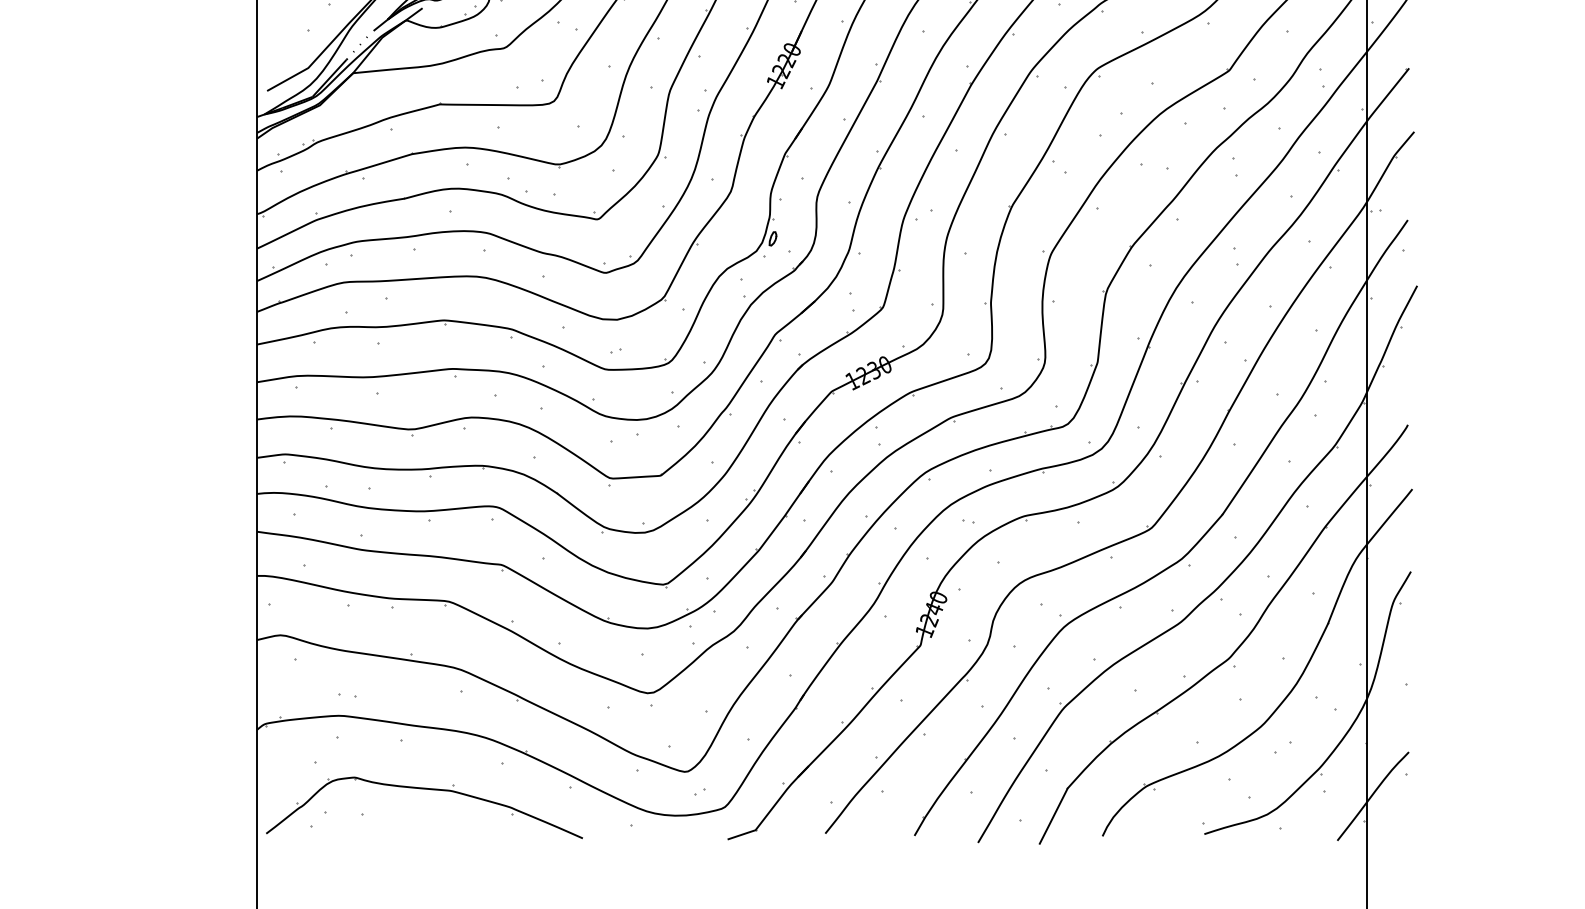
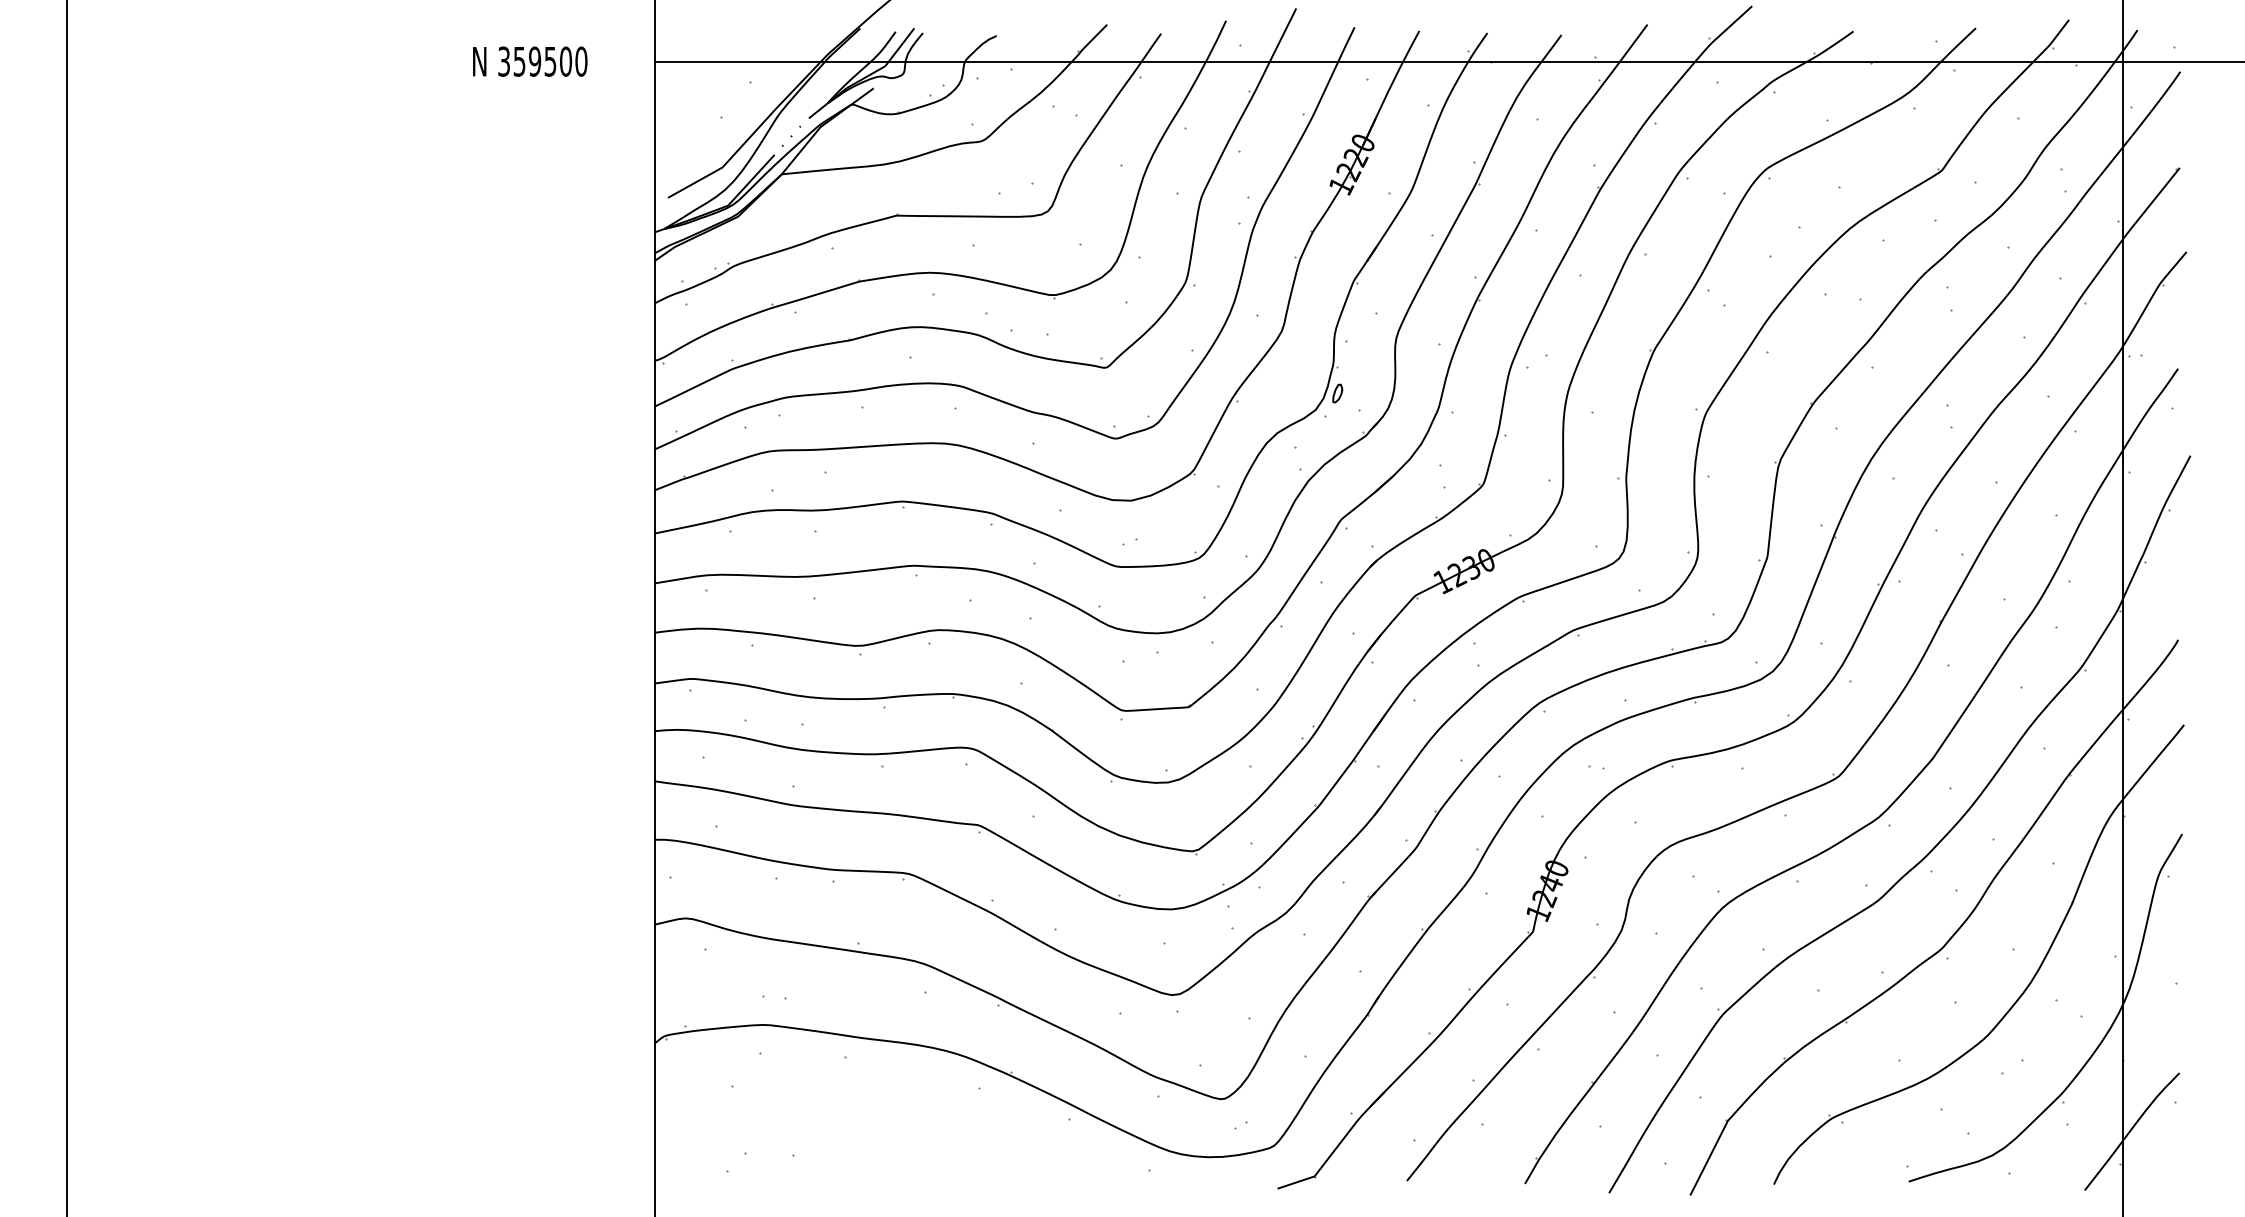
part: (424, 789) -> (876, 1122), removed

